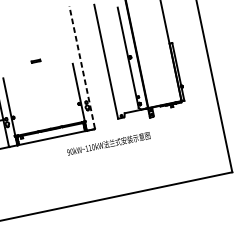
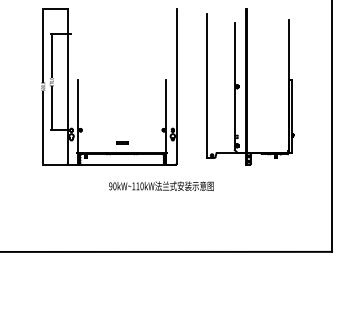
part: (36, 61) -> (122, 142), moved
line: (82, 67) -> (176, 86), dashed -> solid
text: (108, 143) -> (161, 185), moved

